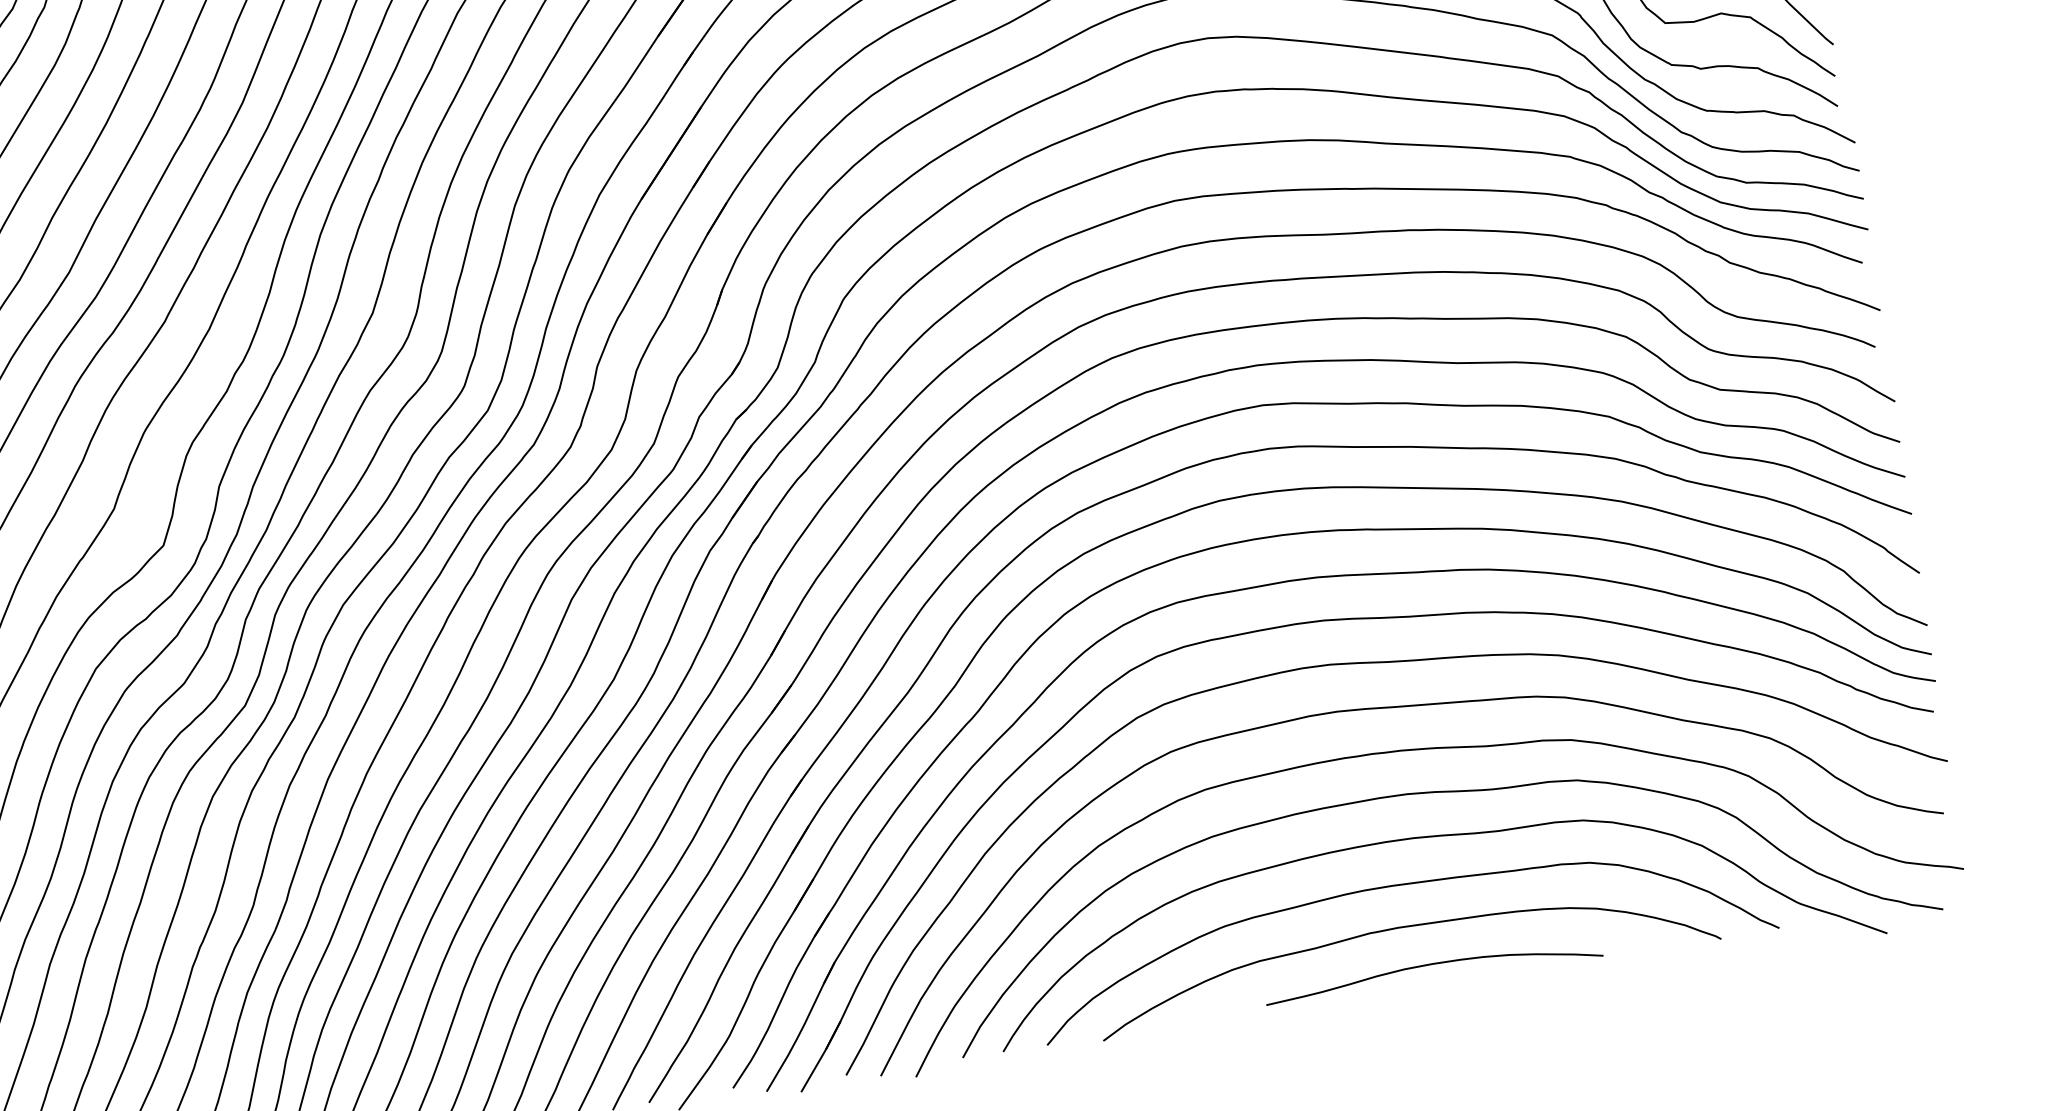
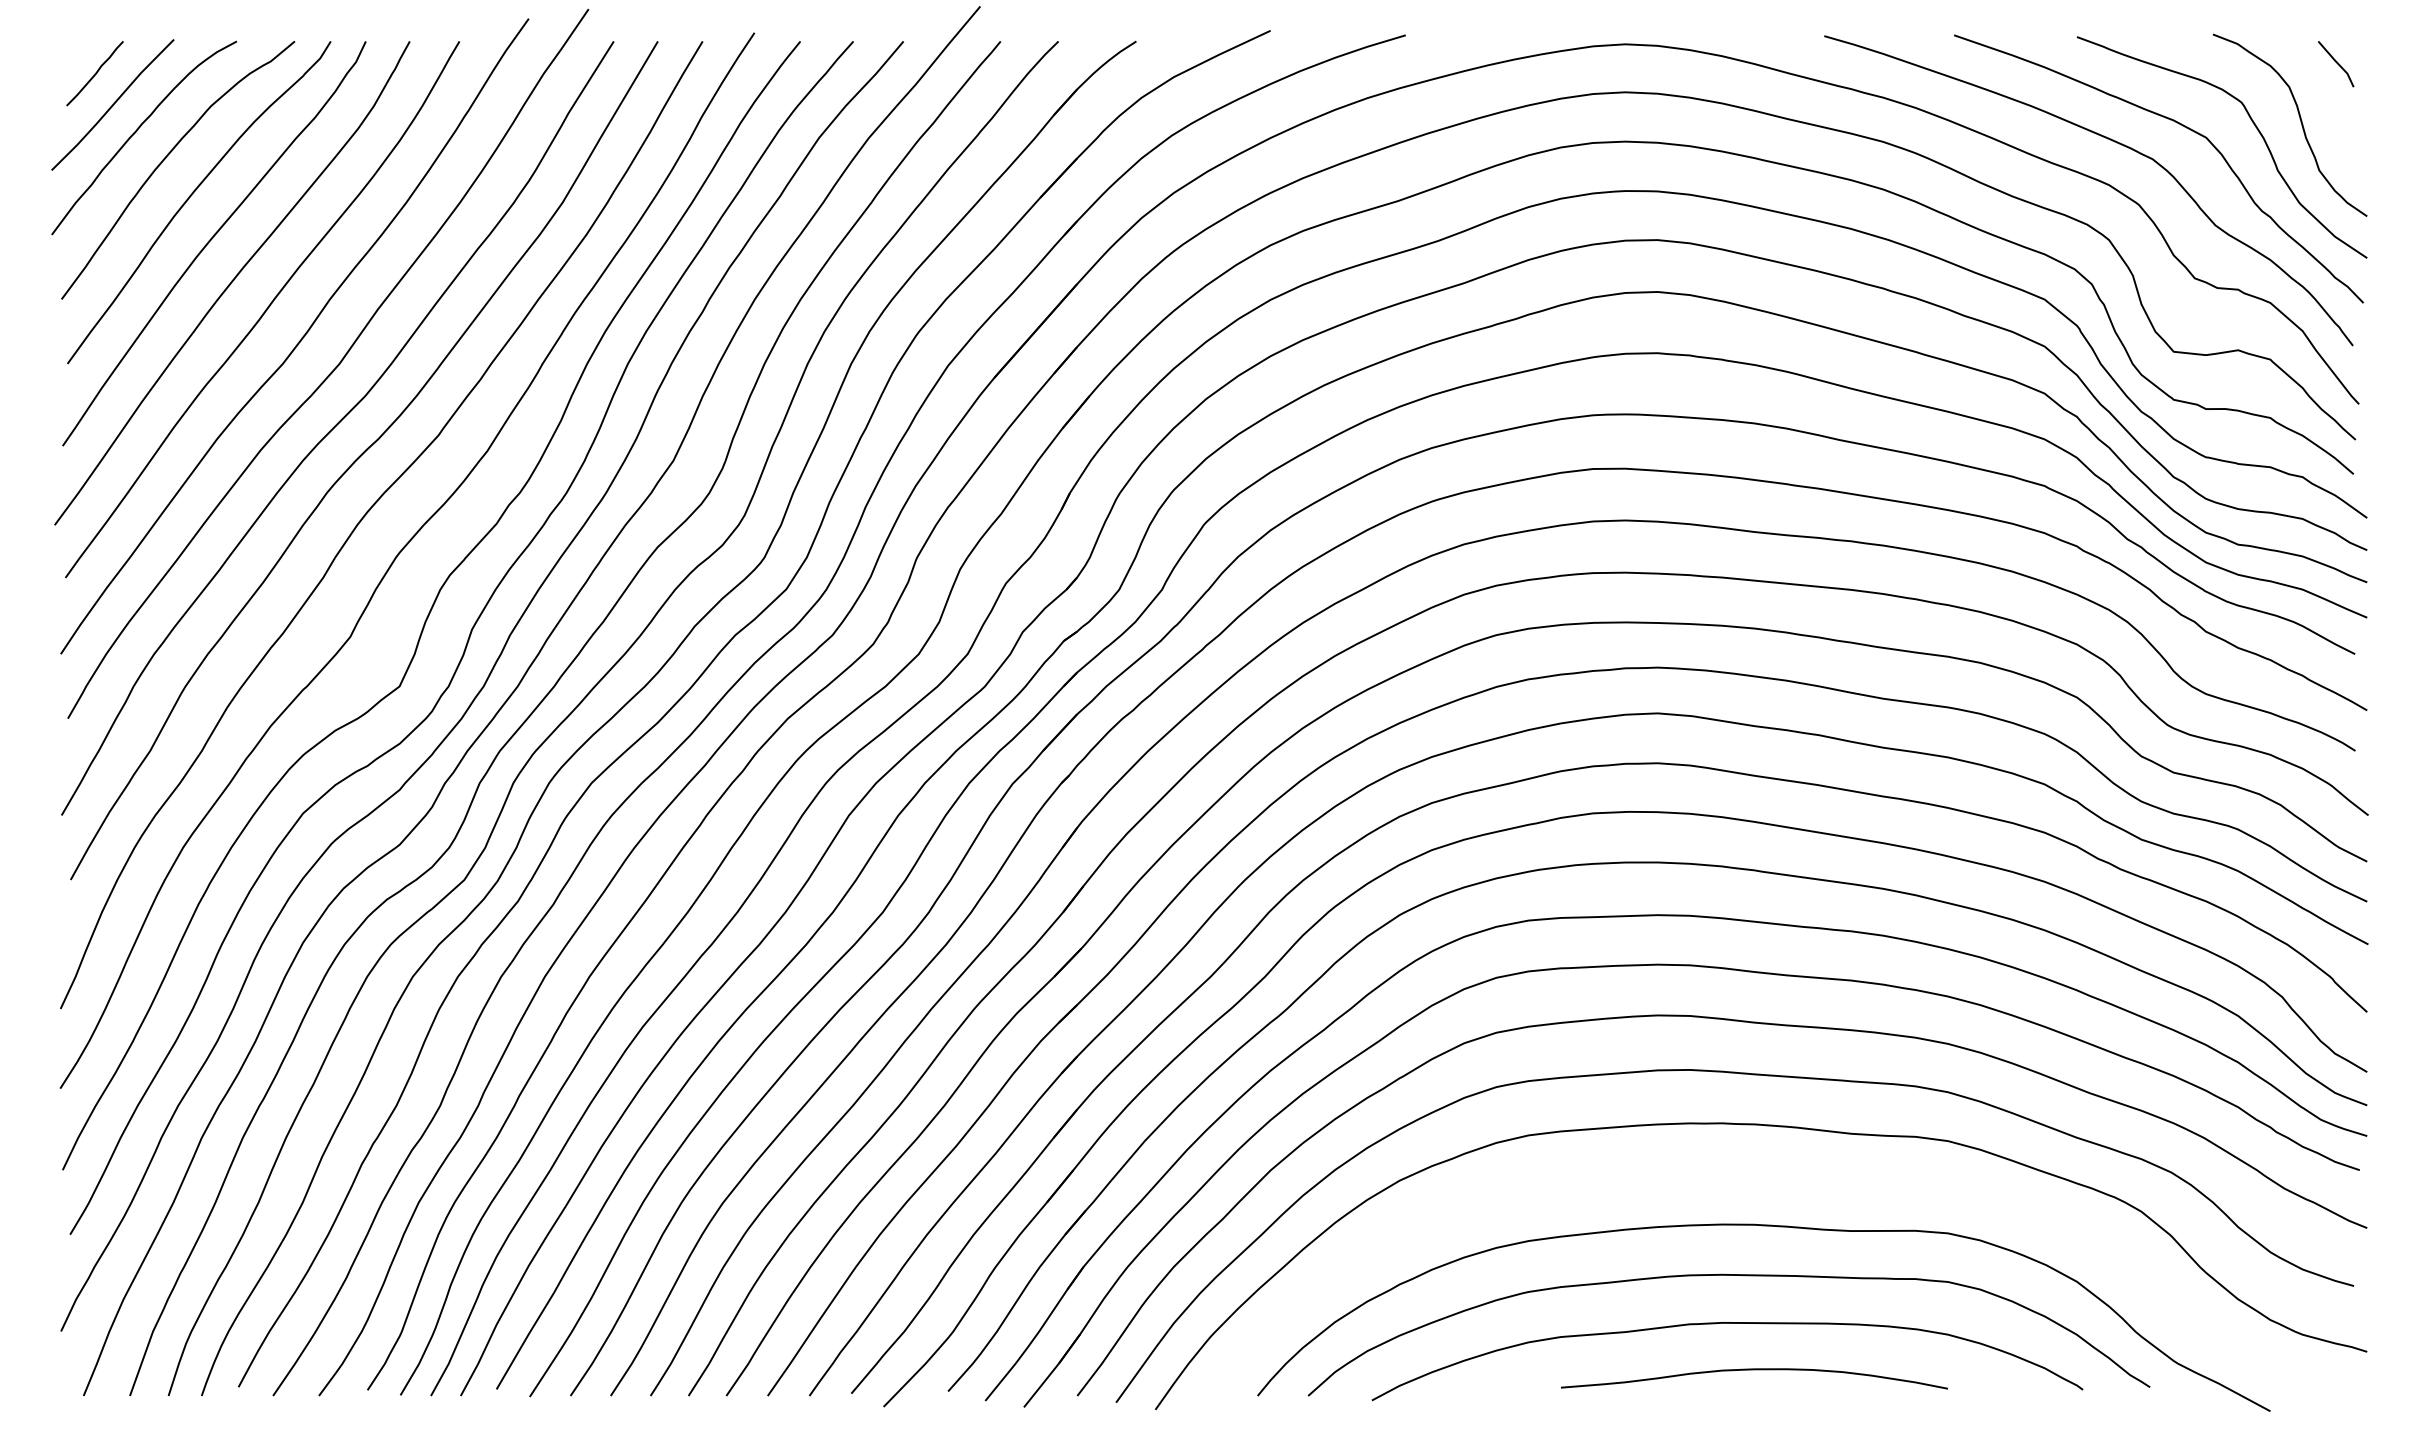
curve: (1430, 793) -> (1780, 1177), removed

